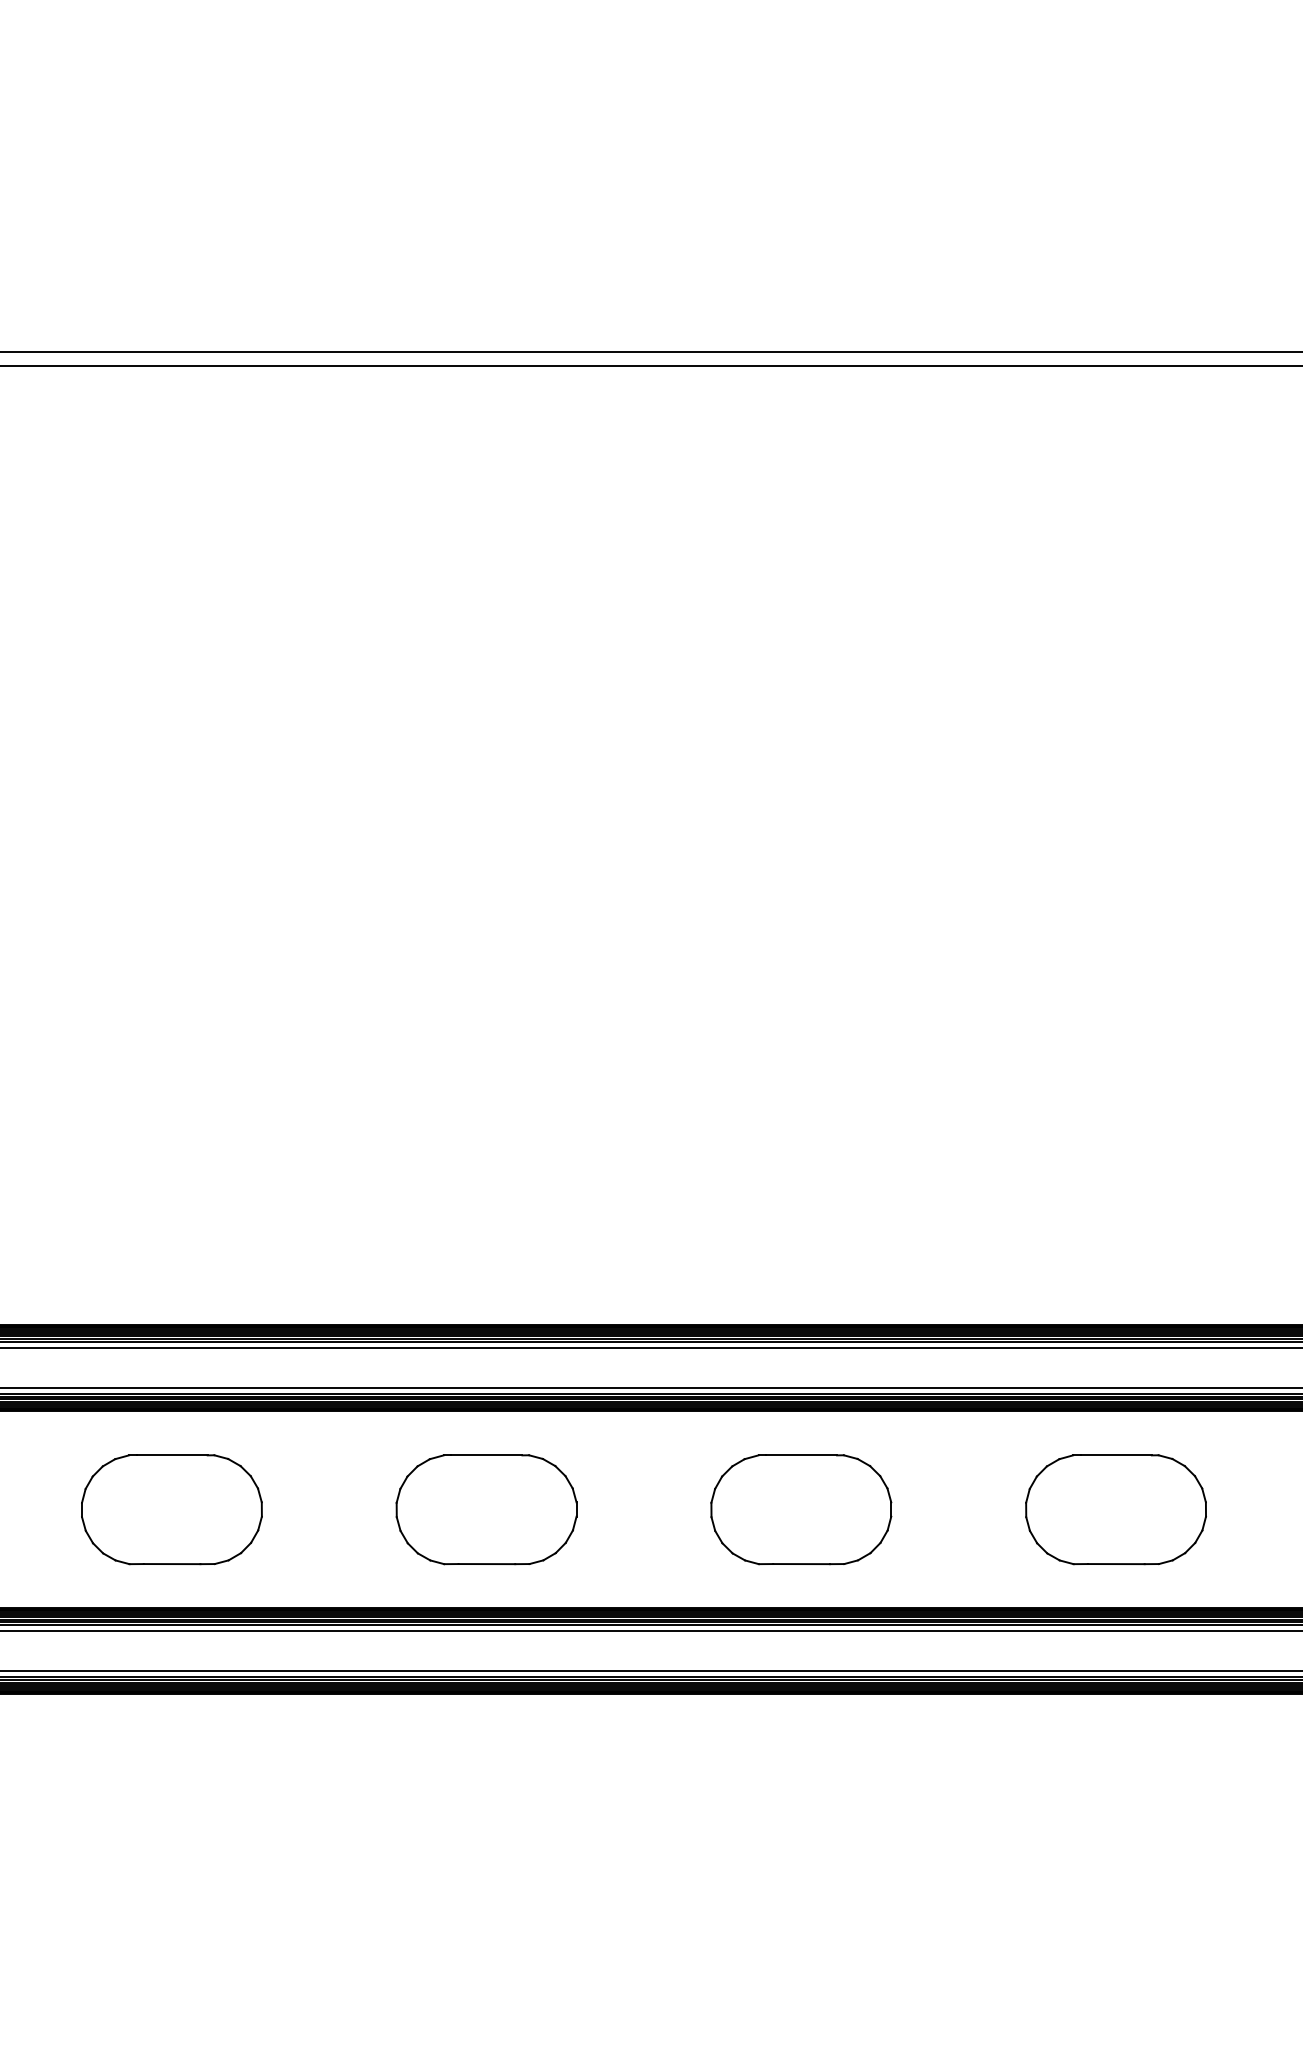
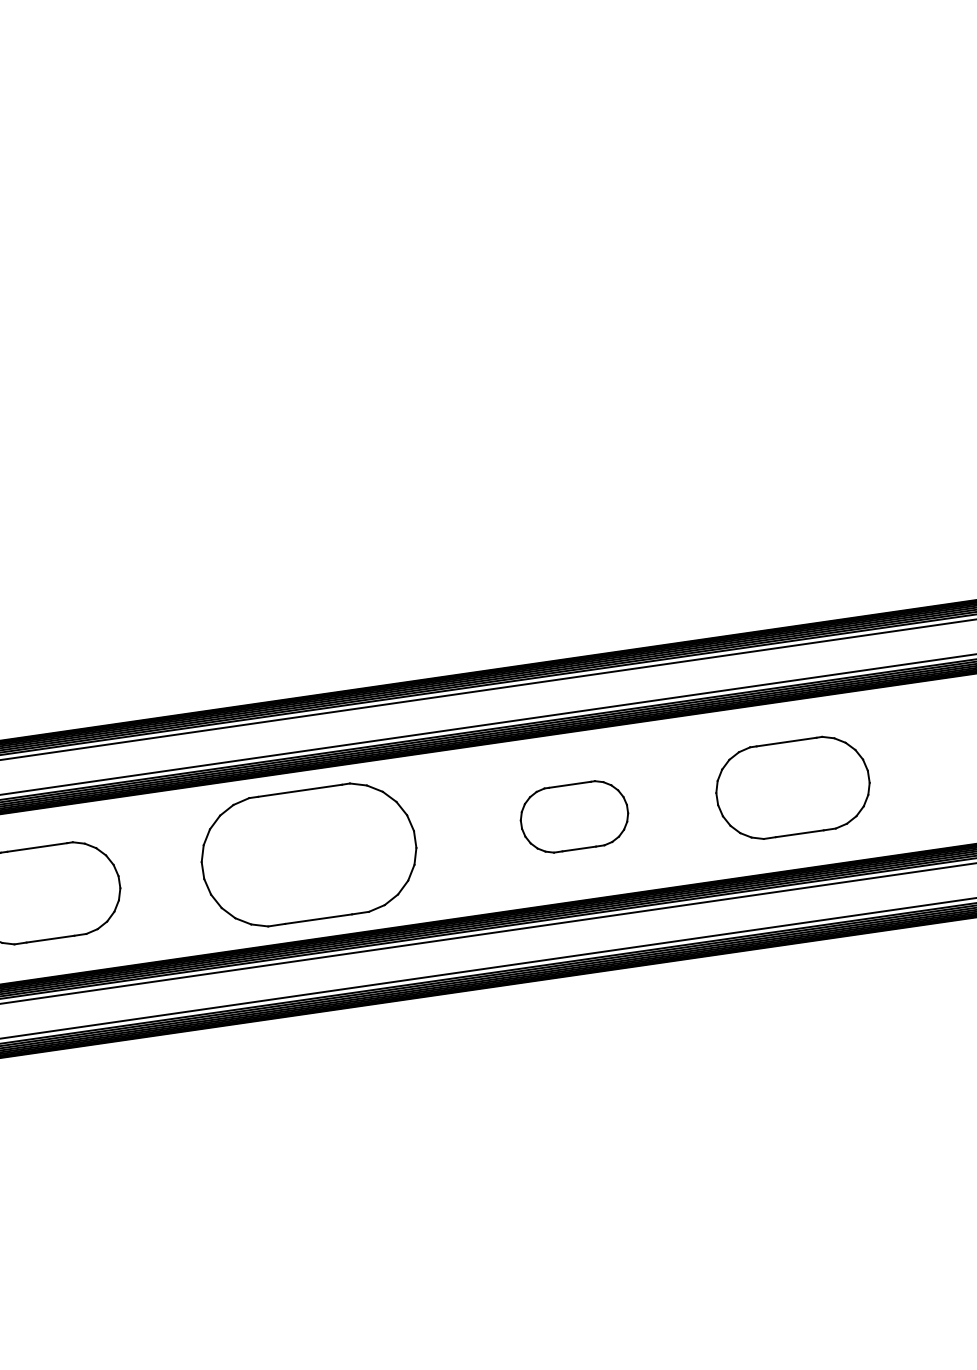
part: (486, 1509) -> (308, 854), size x1.4
part: (801, 1509) -> (574, 816), size x0.7
part: (1115, 1509) -> (792, 787), moved

